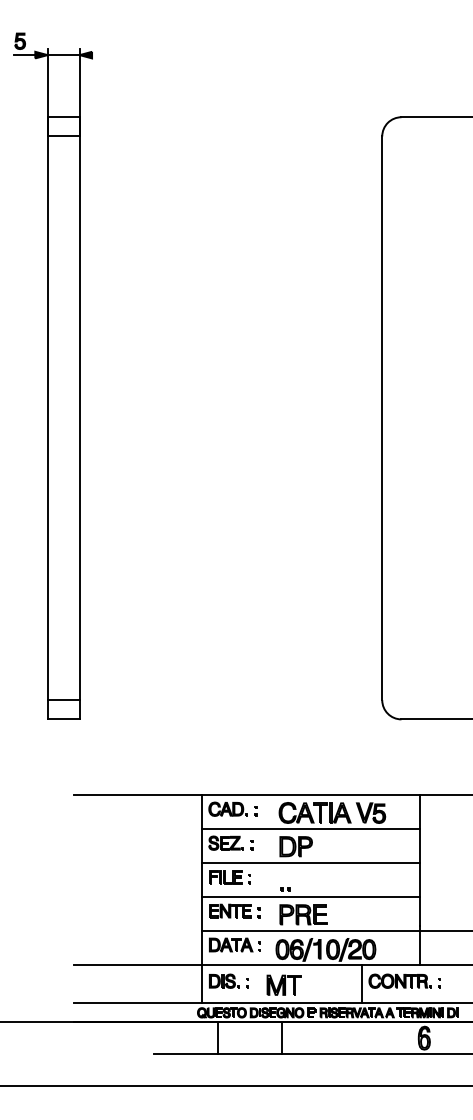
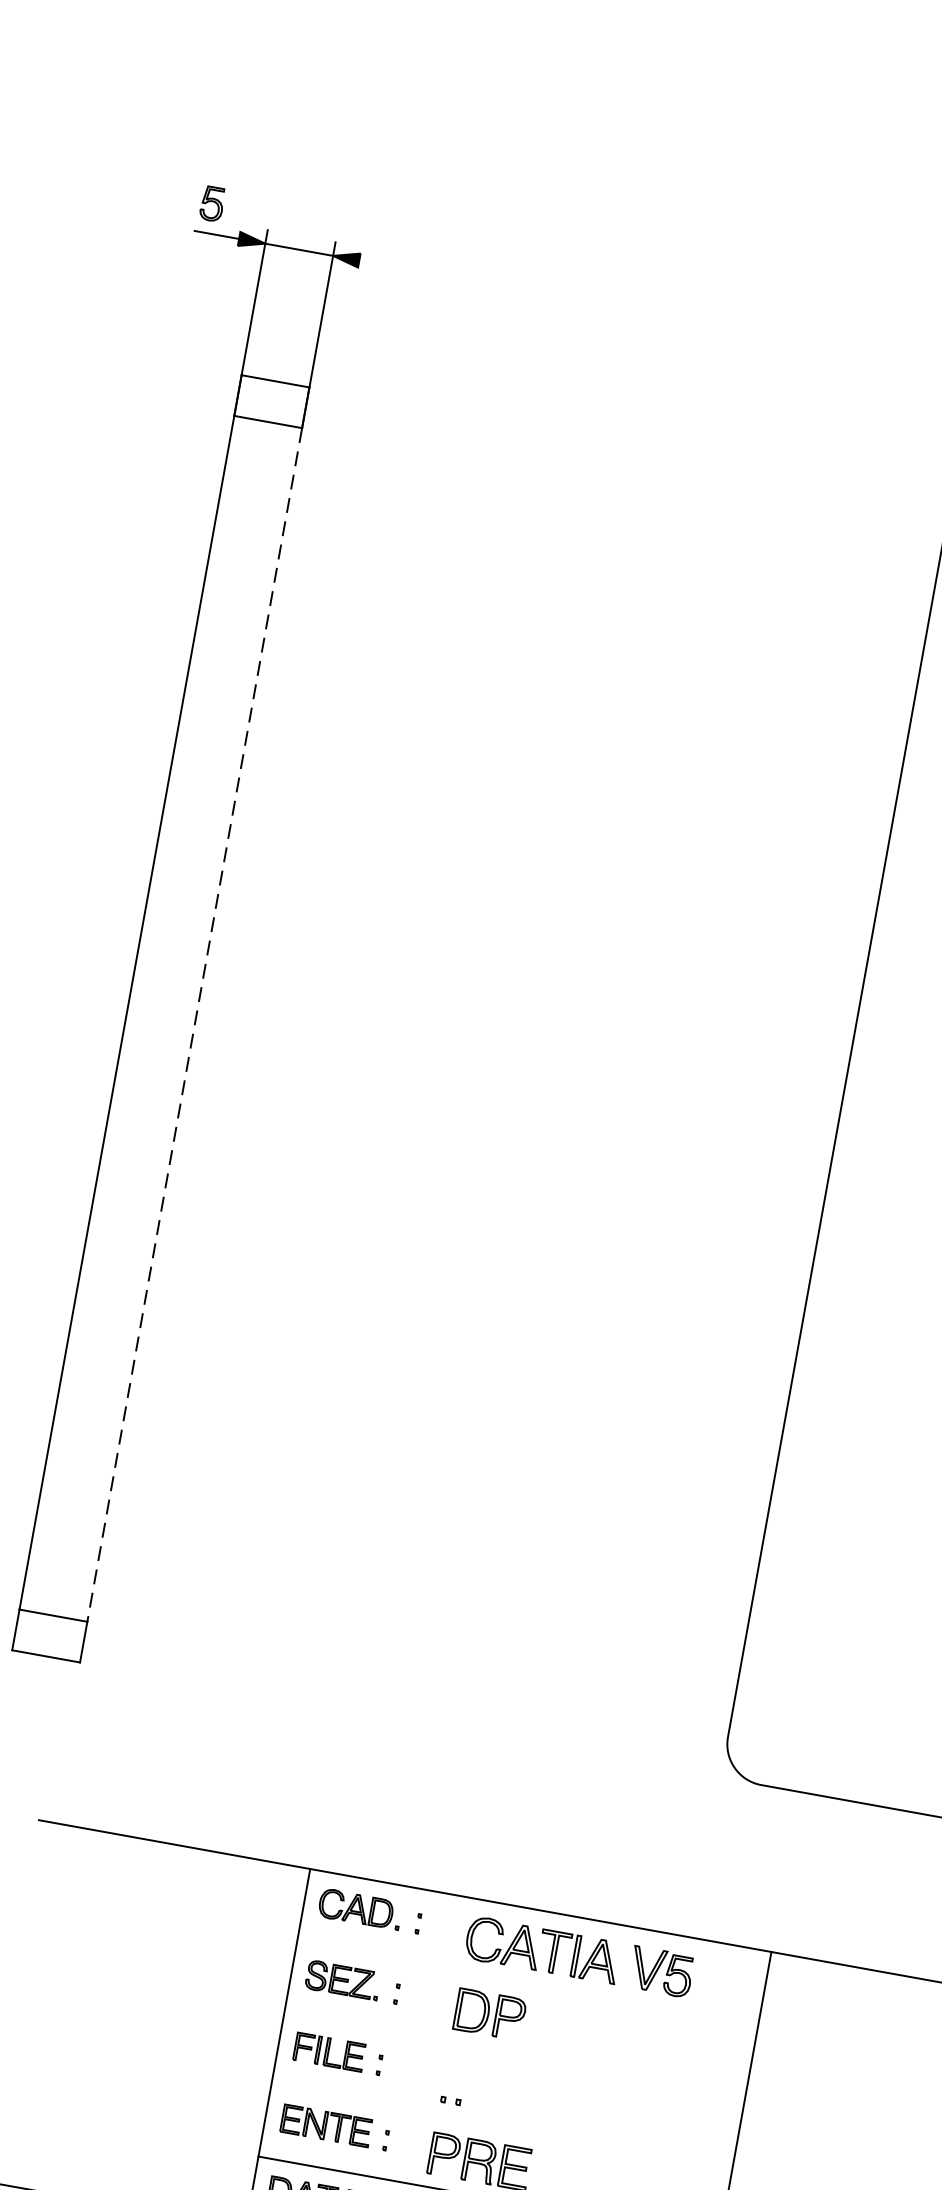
line: (79, 418) -> (194, 1025), solid -> dashed
line: (310, 828) -> (527, 1981), removed
line: (310, 862) -> (514, 2053), removed
line: (310, 896) -> (501, 2125), removed

